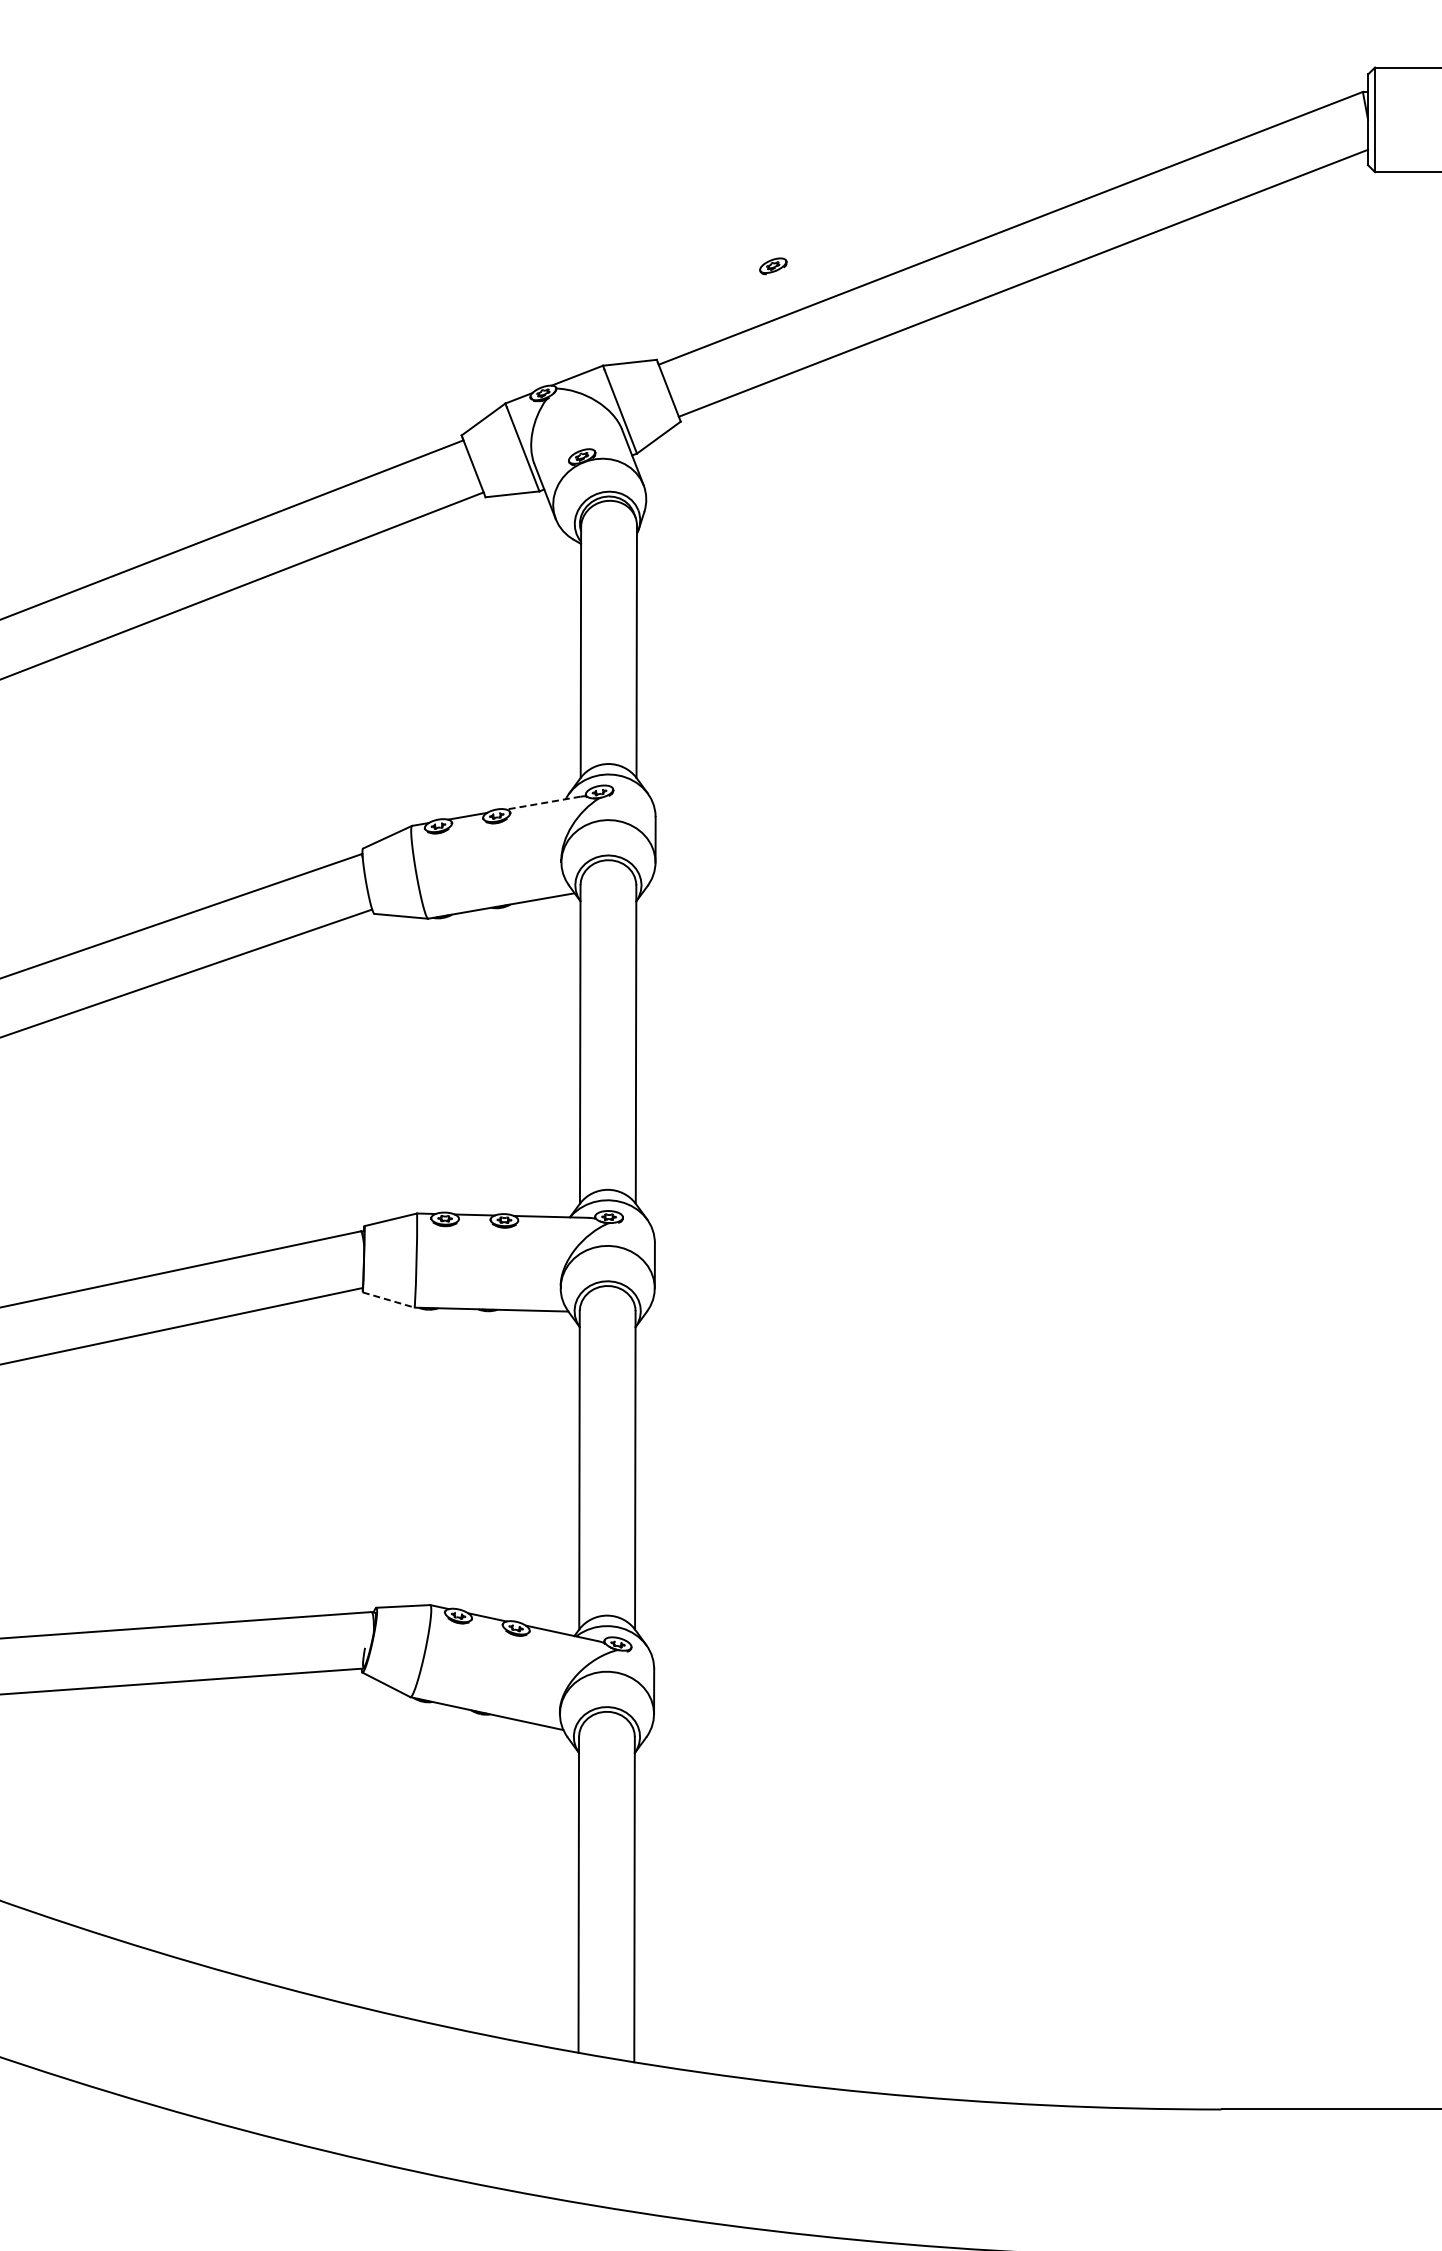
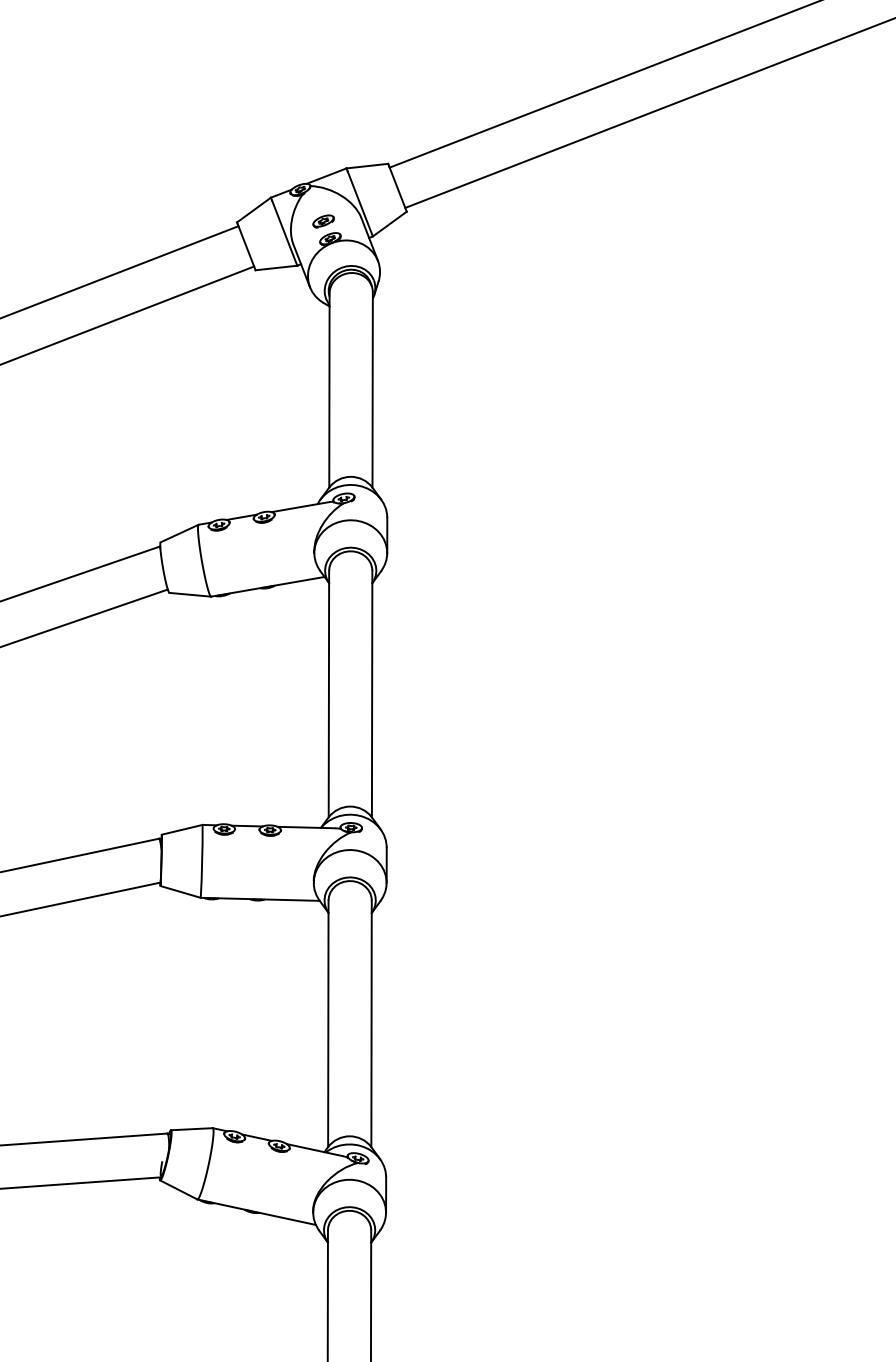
part: (773, 266) -> (323, 221), moved
line: (543, 803) -> (300, 507), dashed -> solid
line: (389, 1300) -> (181, 892), dashed -> solid

